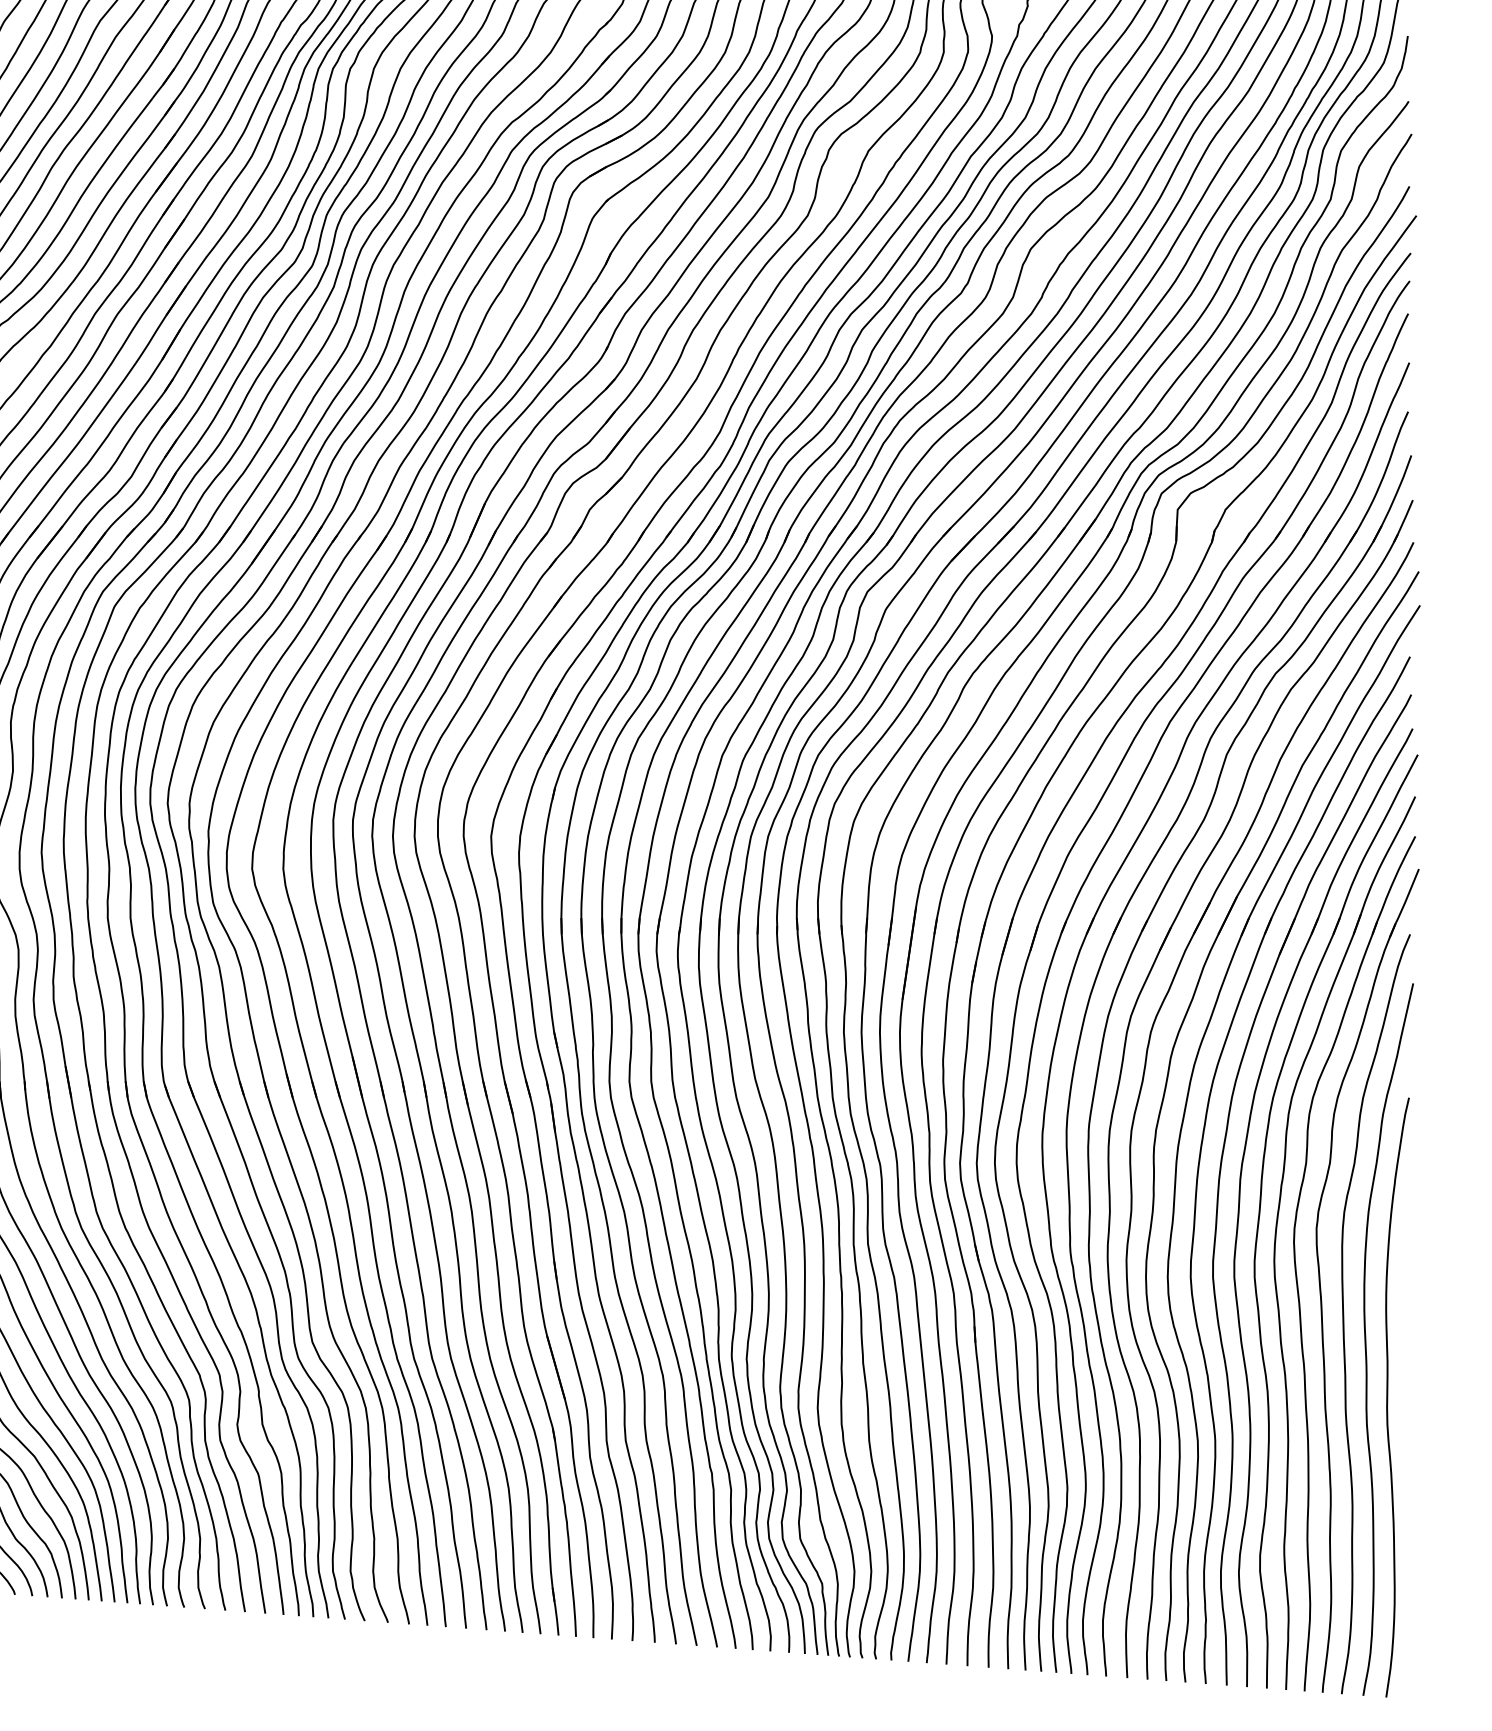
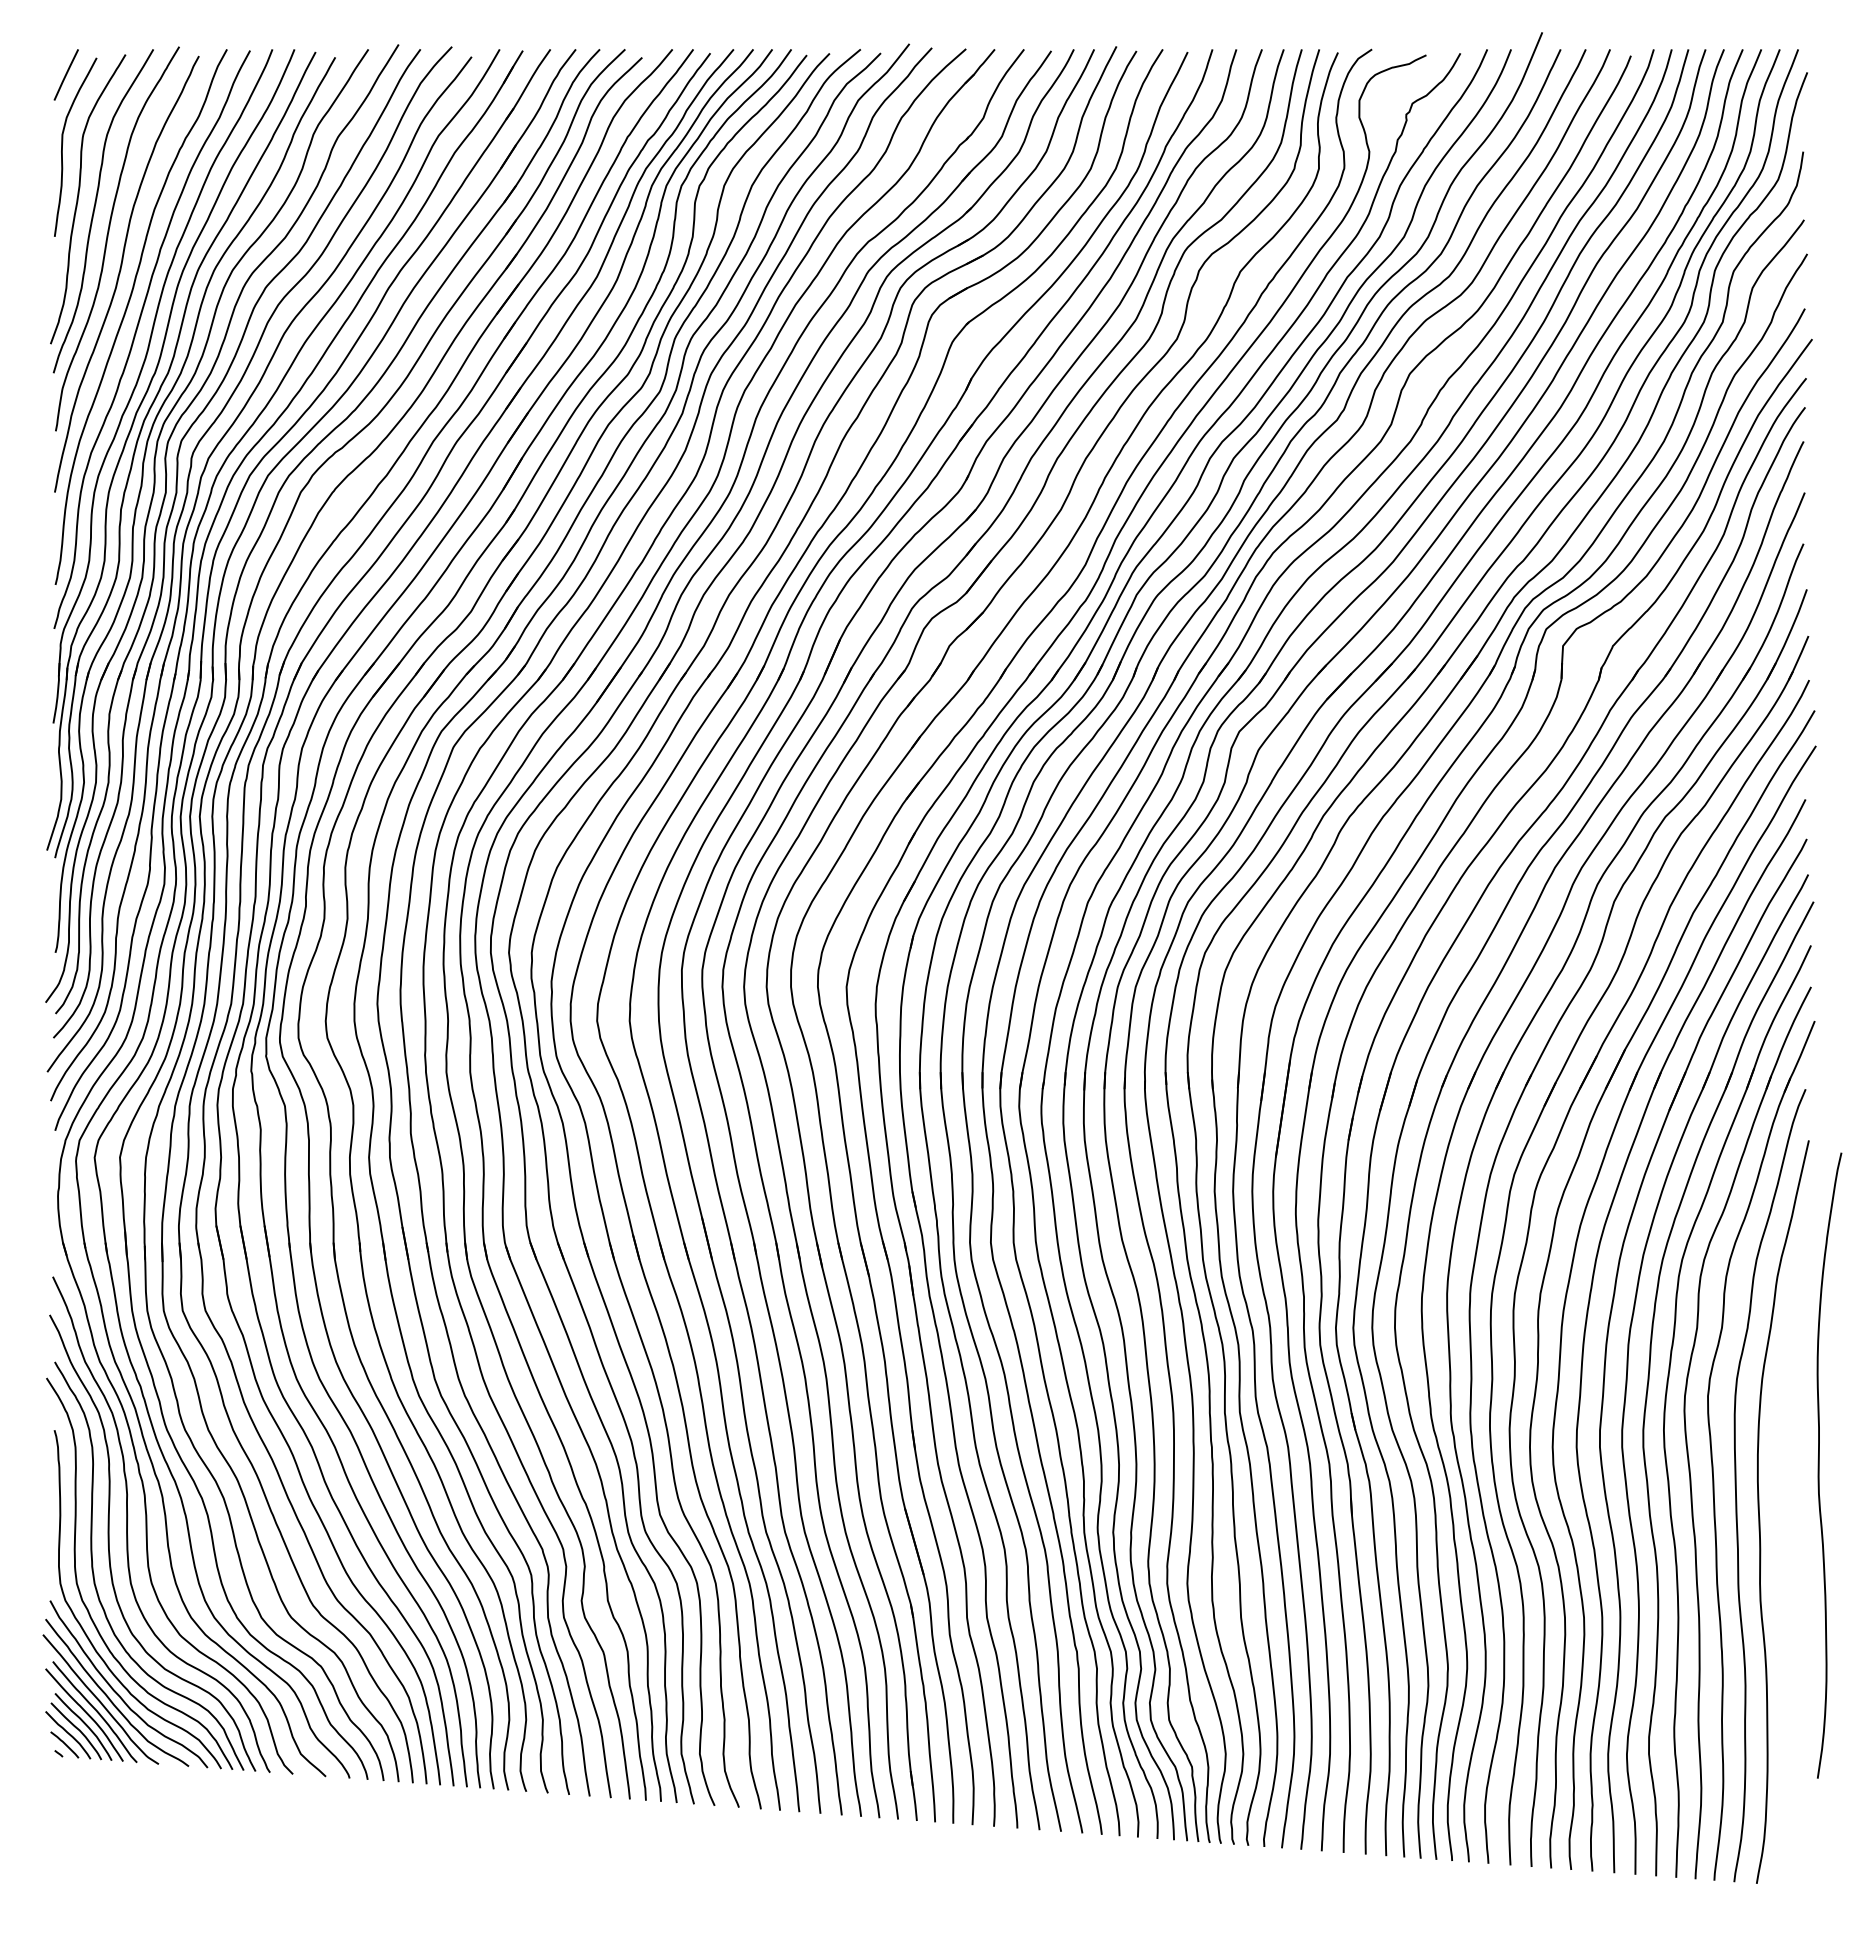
curve: (1387, 1397) -> (1819, 1465), moved

